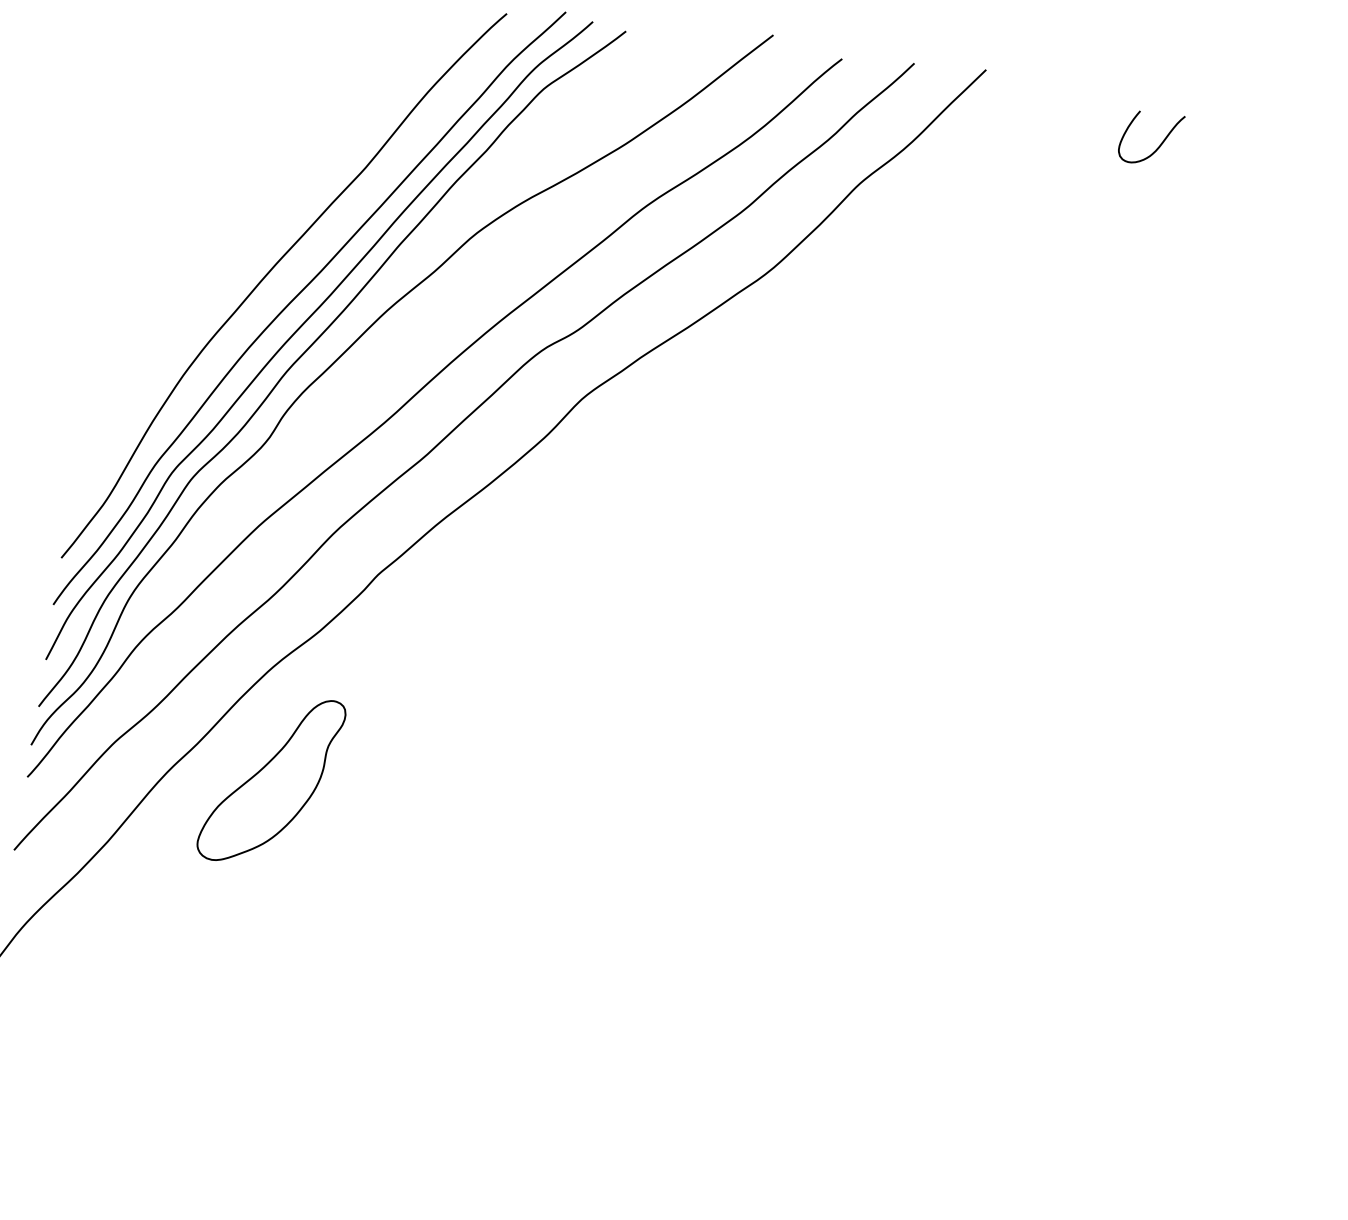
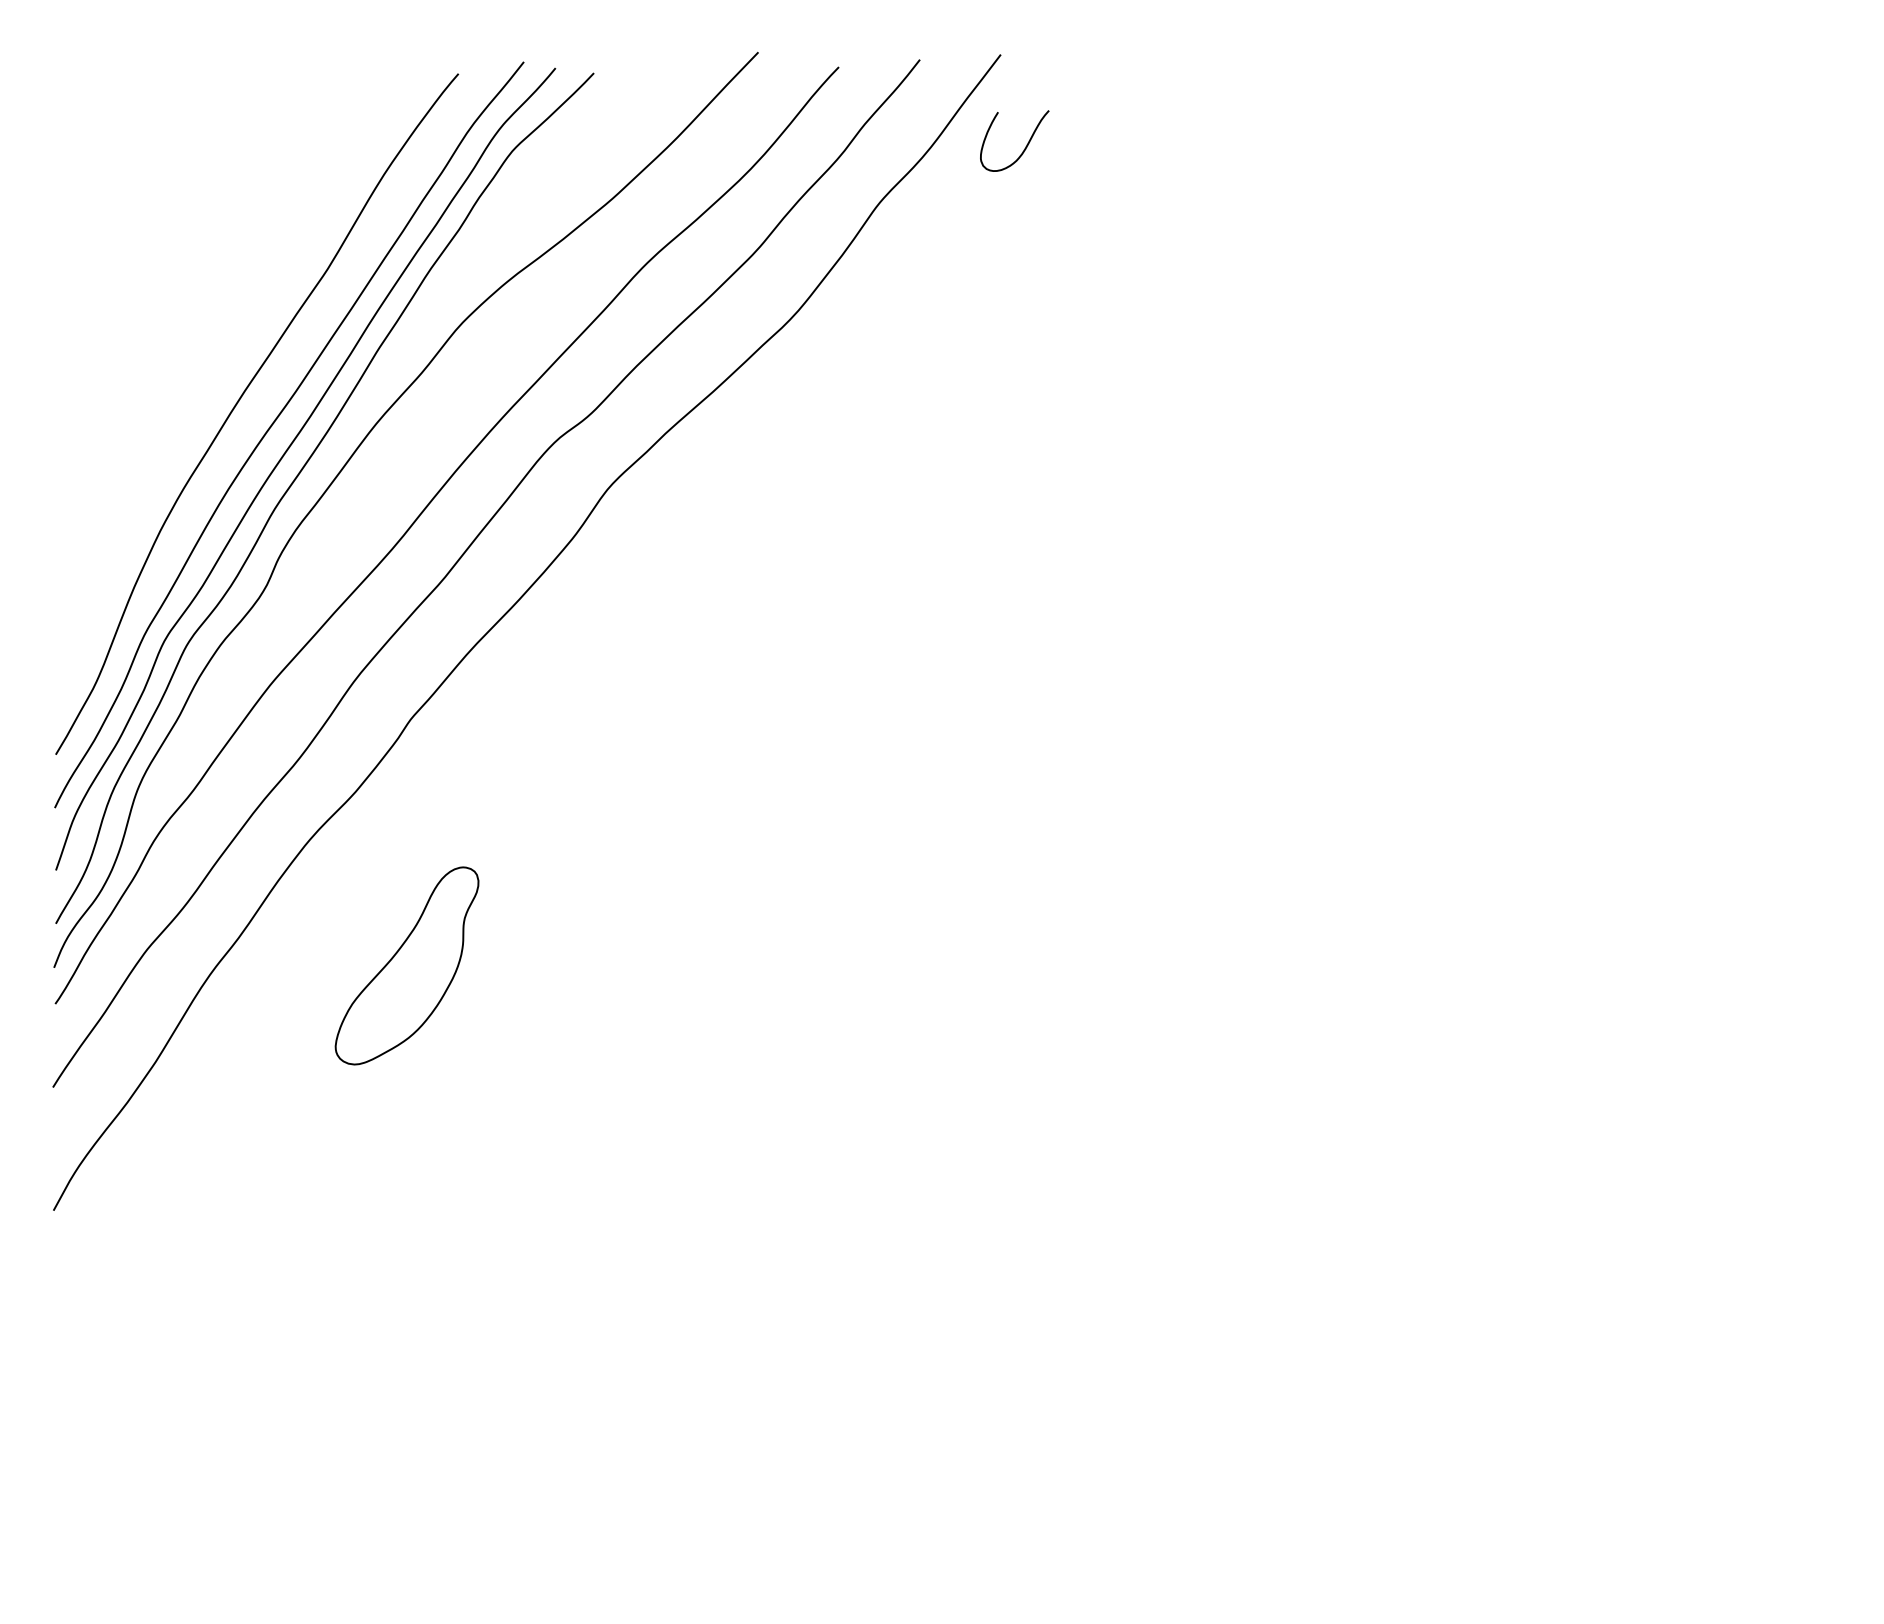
curve: (1159, 144) -> (1025, 146), moved
part: (270, 779) -> (406, 965), moved

